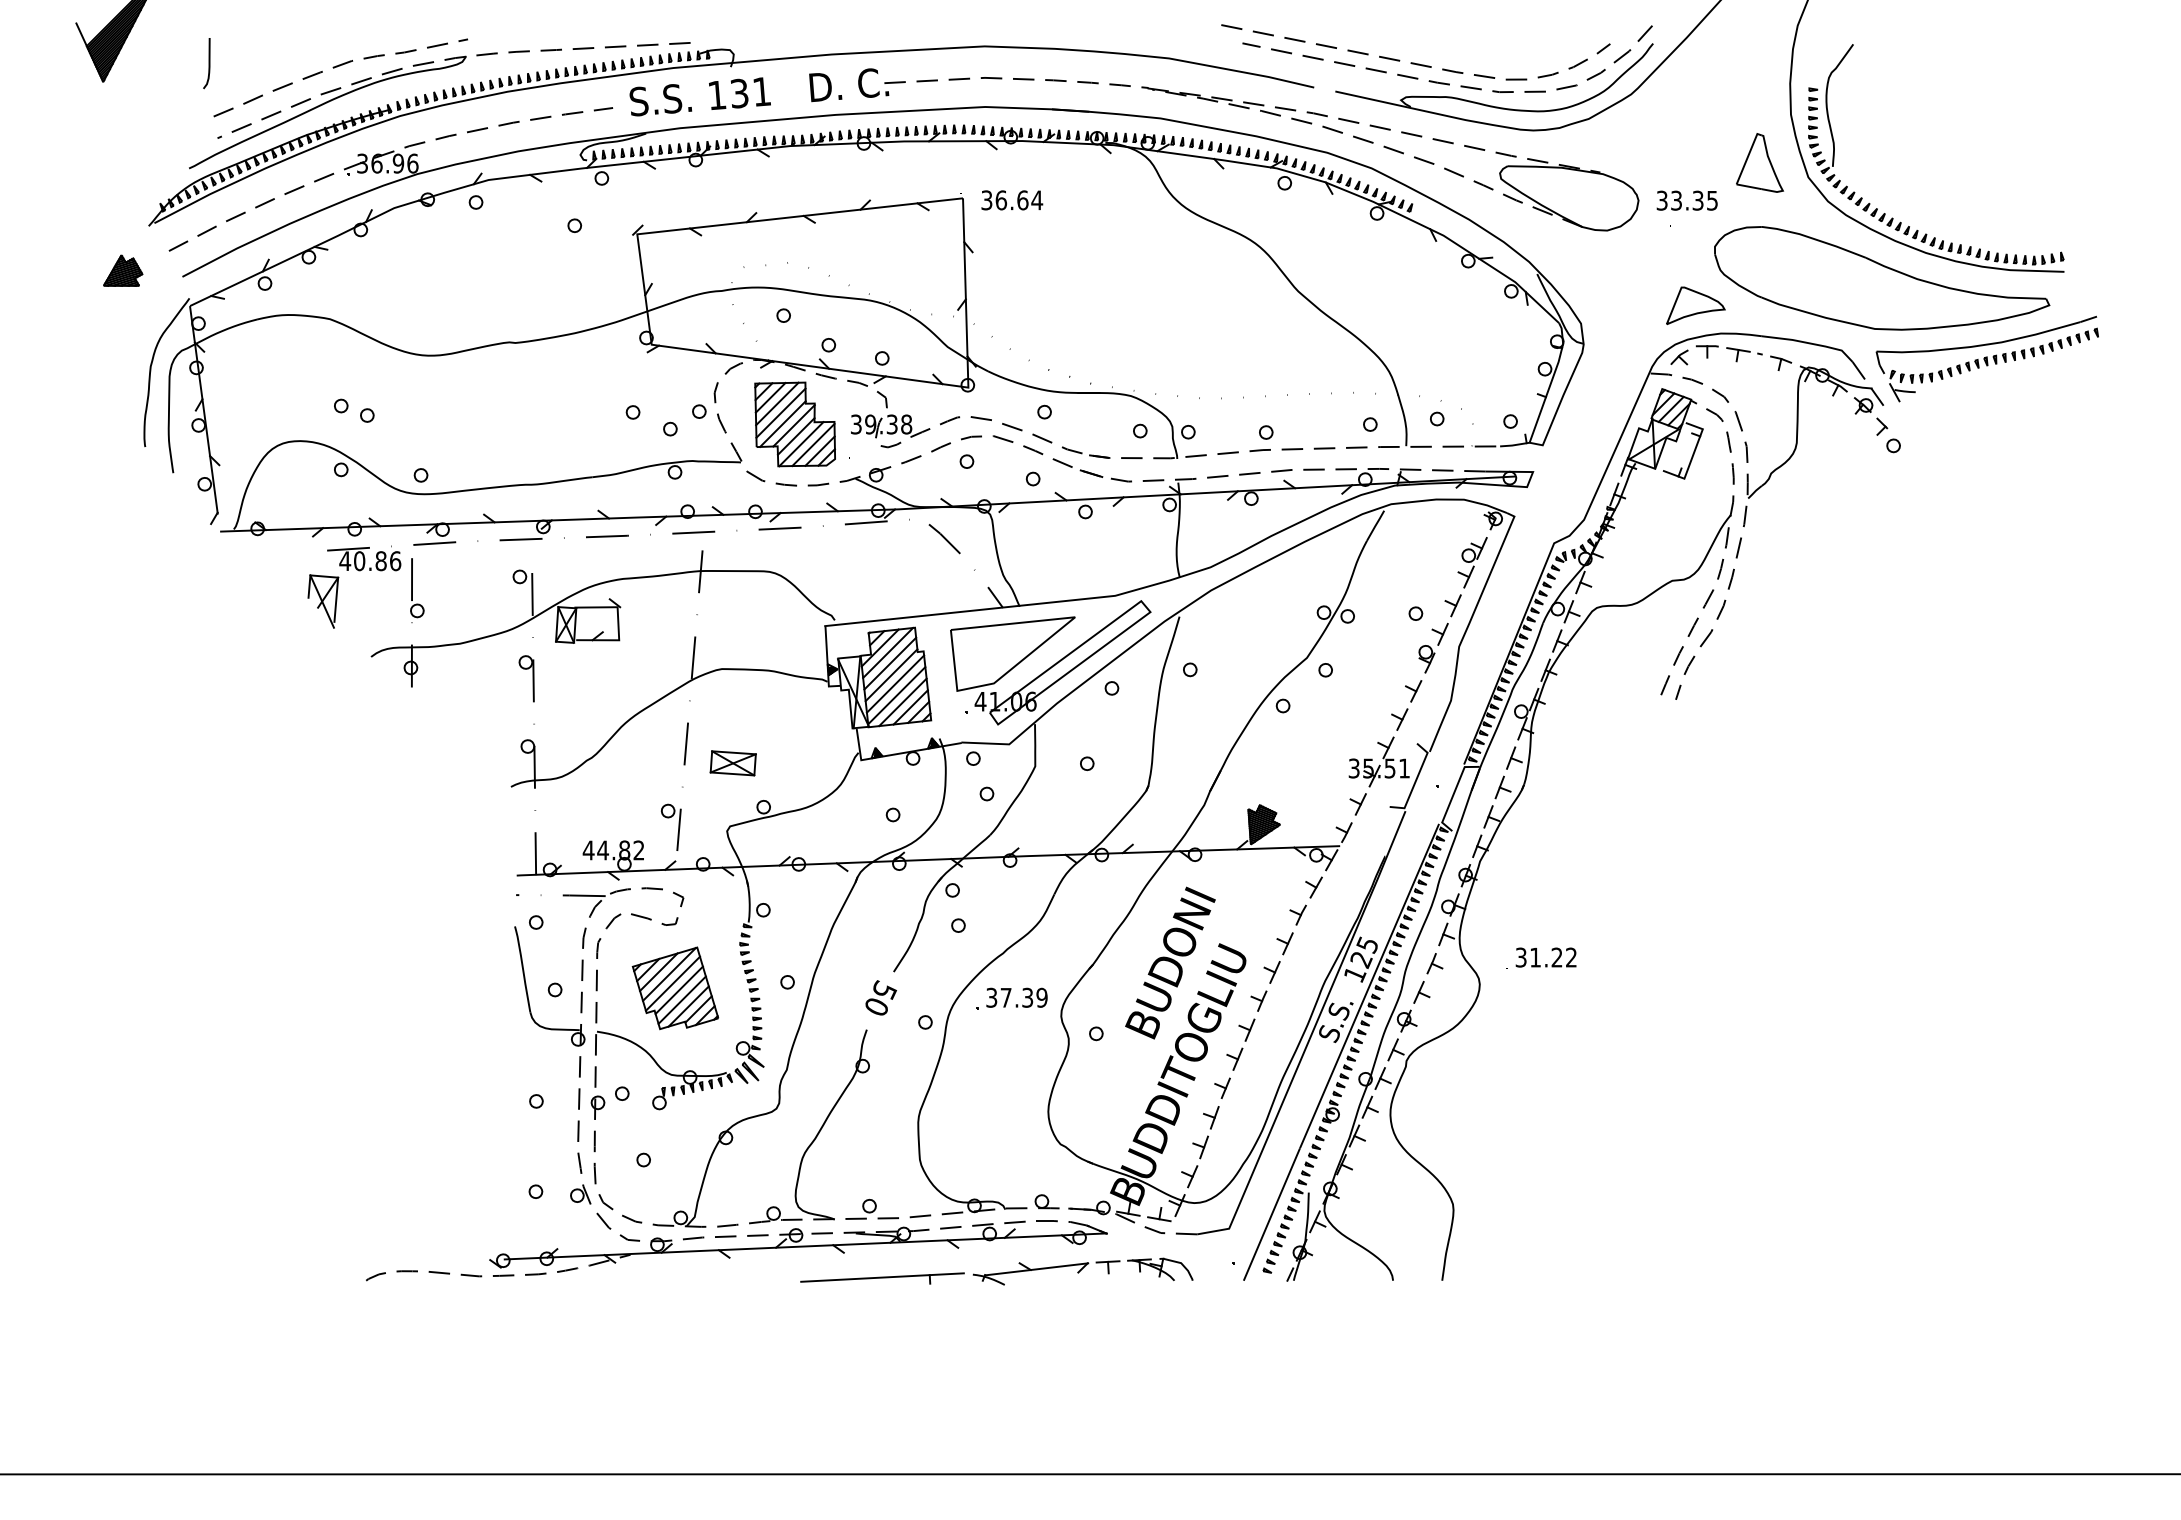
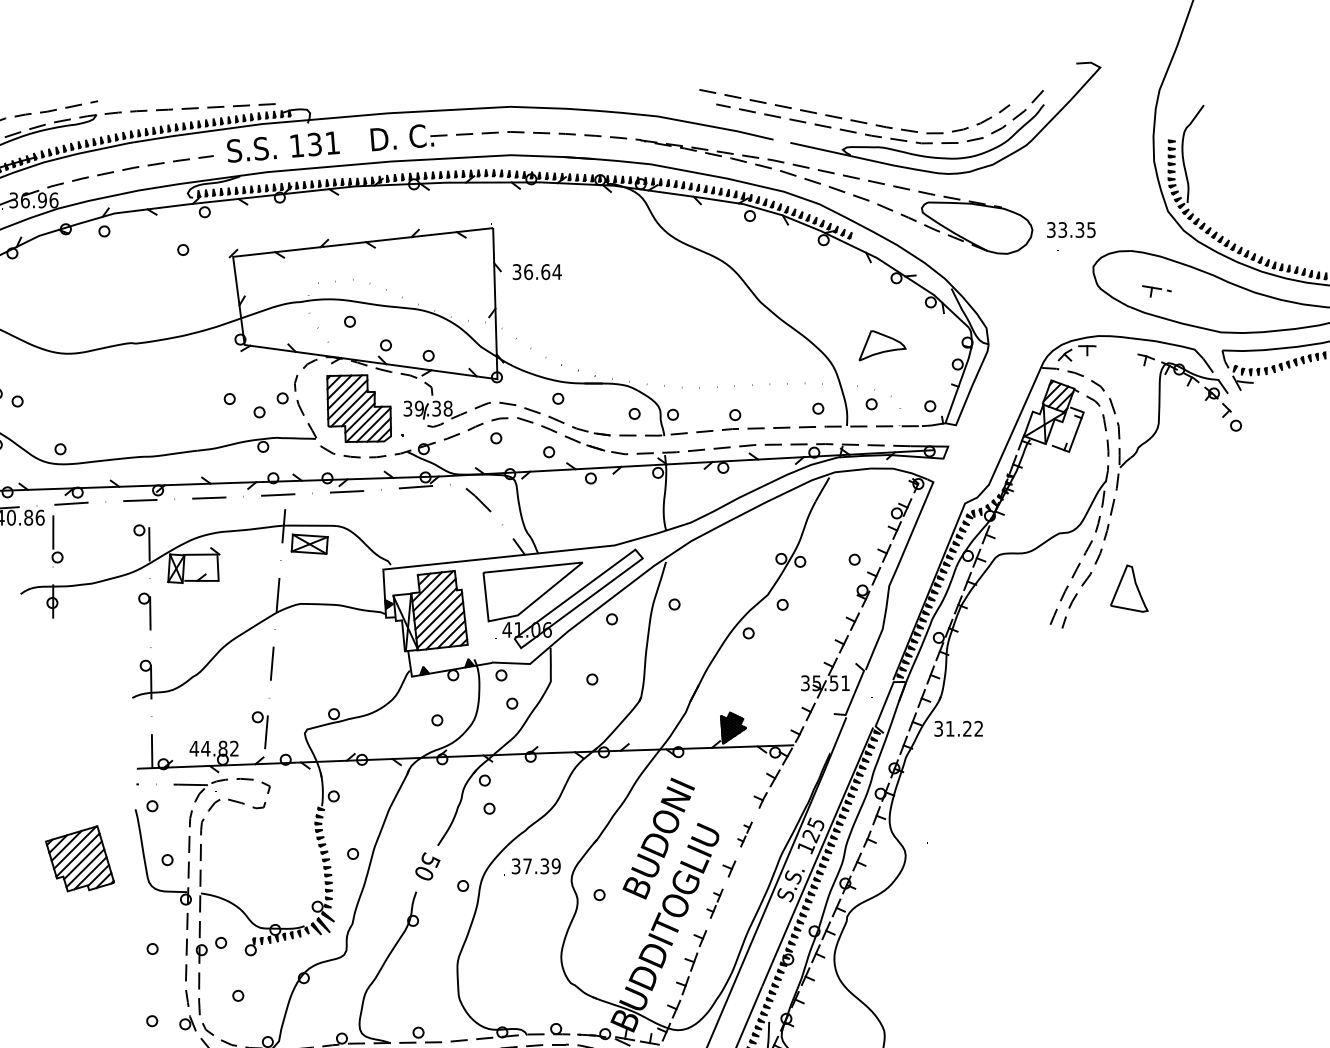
part: (1760, 162) -> (1129, 588), moved
text: (1012, 200) -> (537, 272), moved
part: (1695, 305) -> (882, 345), moved
part: (1744, 354) -> (1156, 291), moved
part: (732, 763) -> (309, 544), moved
part: (1278, 957) -> (745, 834), size x0.6
text: (1545, 957) -> (958, 728), moved
part: (675, 988) -> (80, 858), moved
part: (1240, 1044) -> (714, 903), size x0.7

